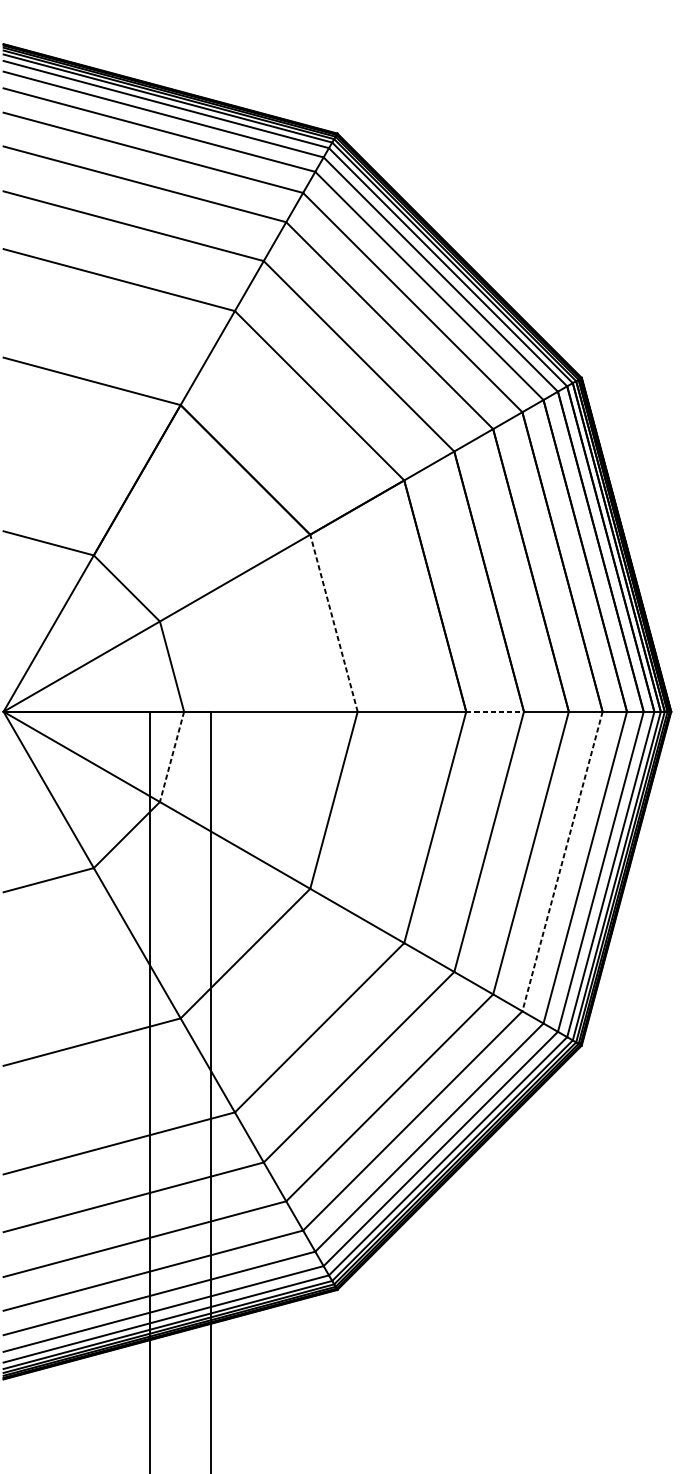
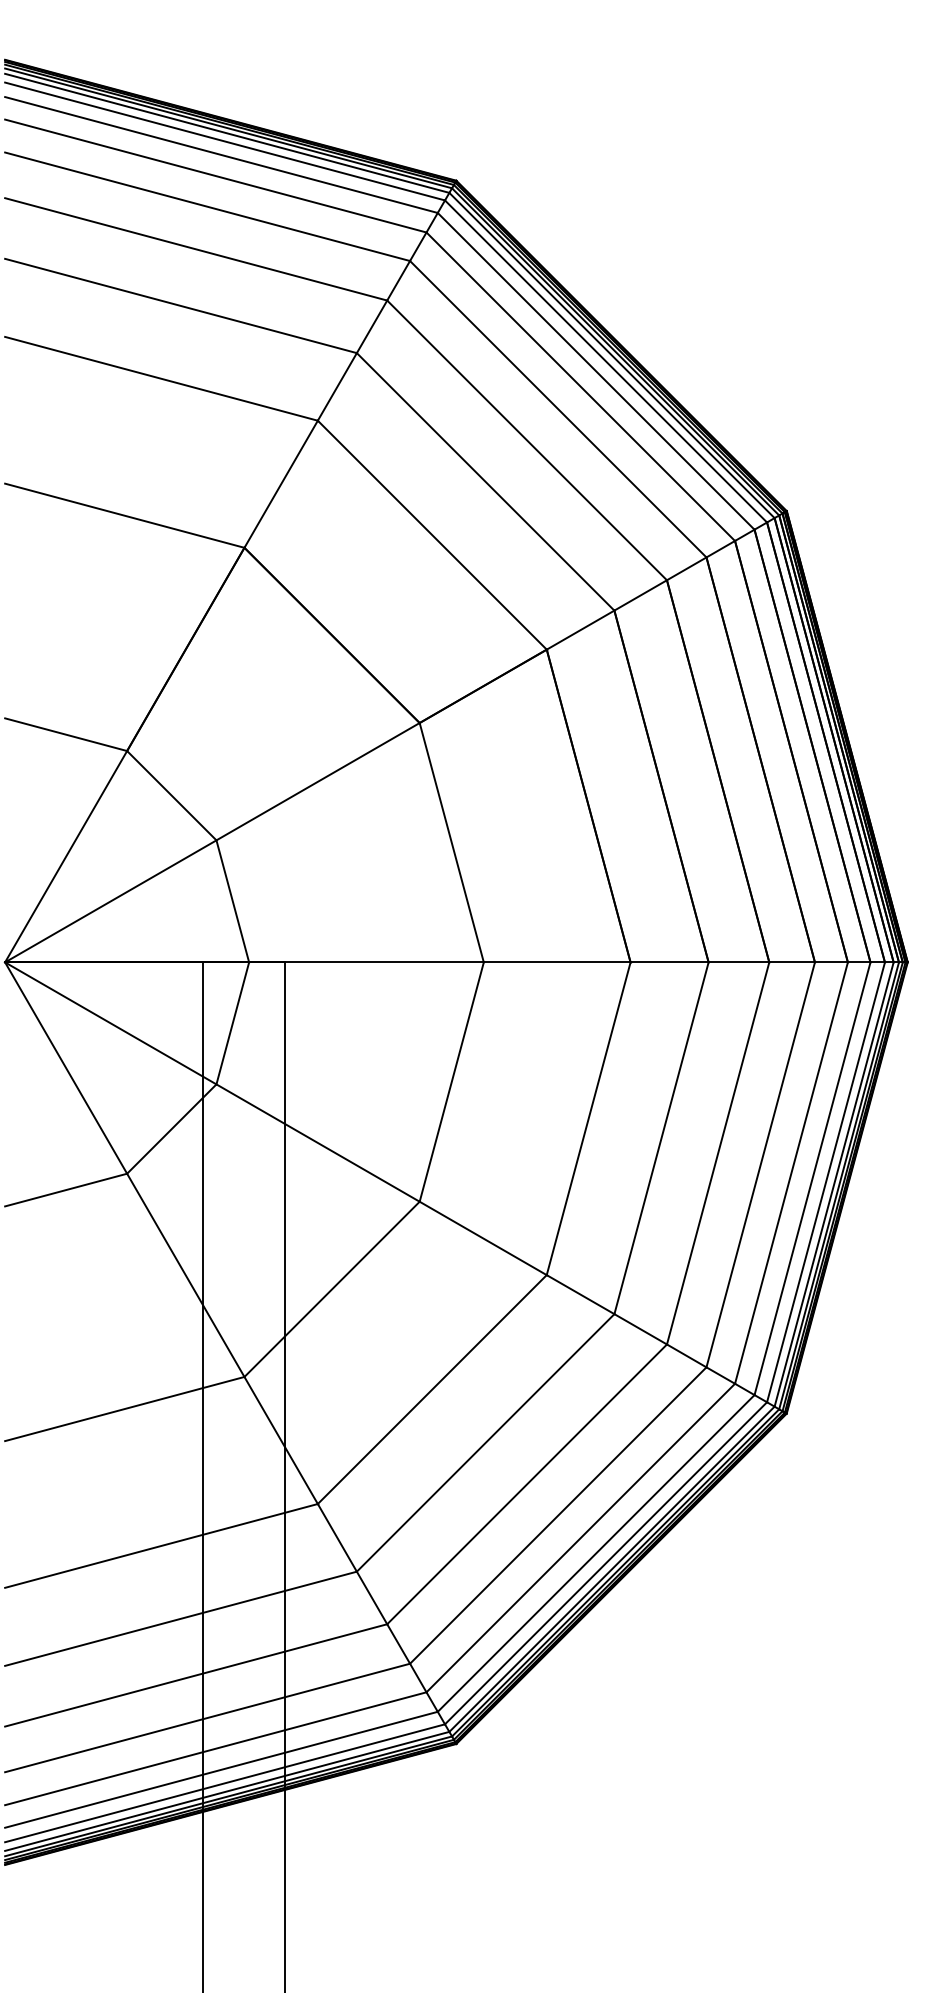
line: (333, 623) -> (451, 842), dashed -> solid
line: (495, 711) -> (670, 962), dashed -> solid
line: (171, 756) -> (232, 1023), dashed -> solid
line: (562, 861) -> (760, 1164), dashed -> solid

